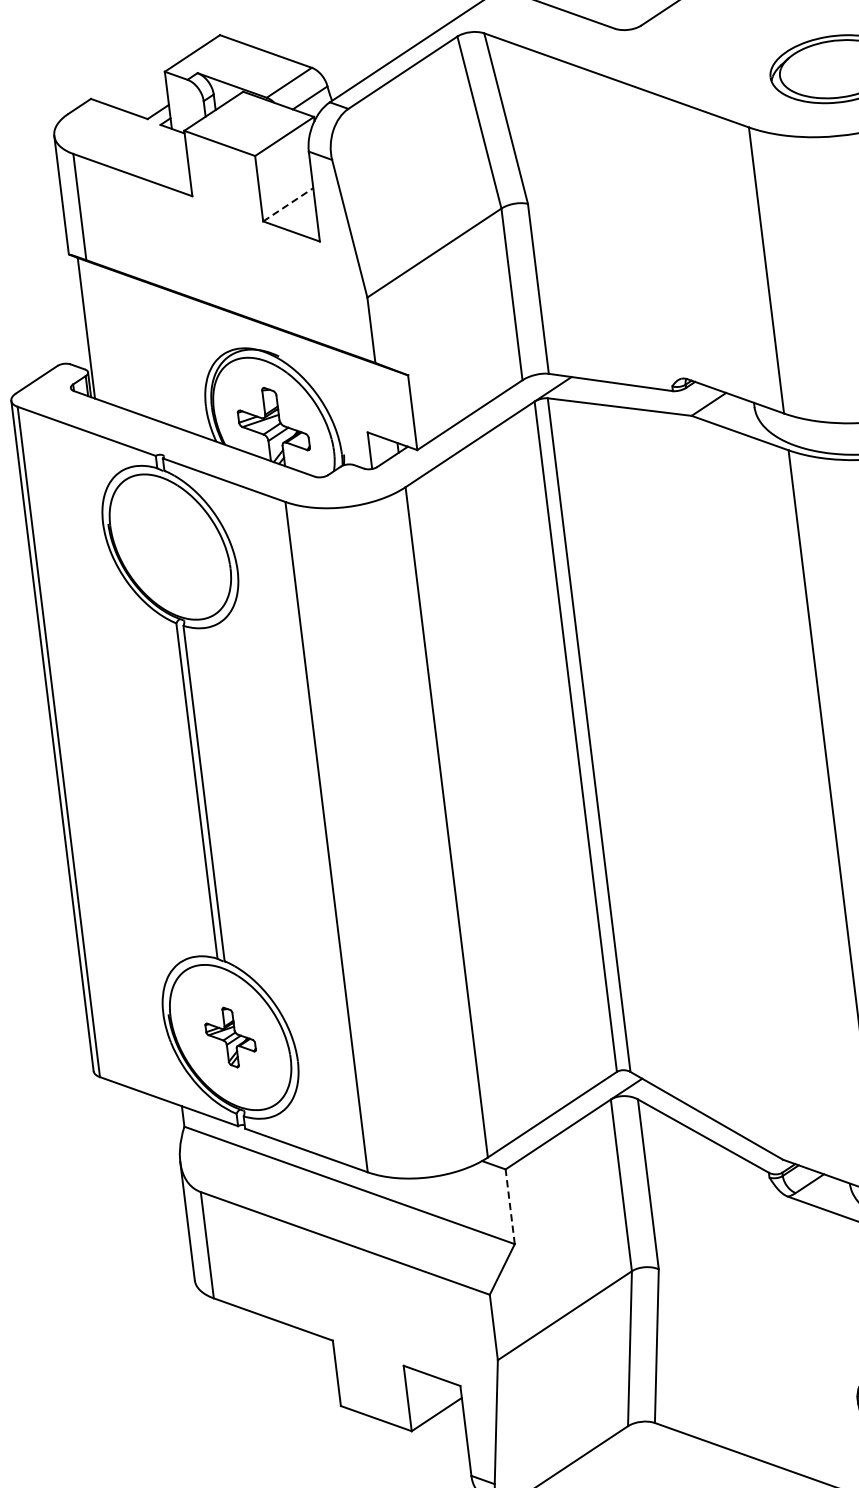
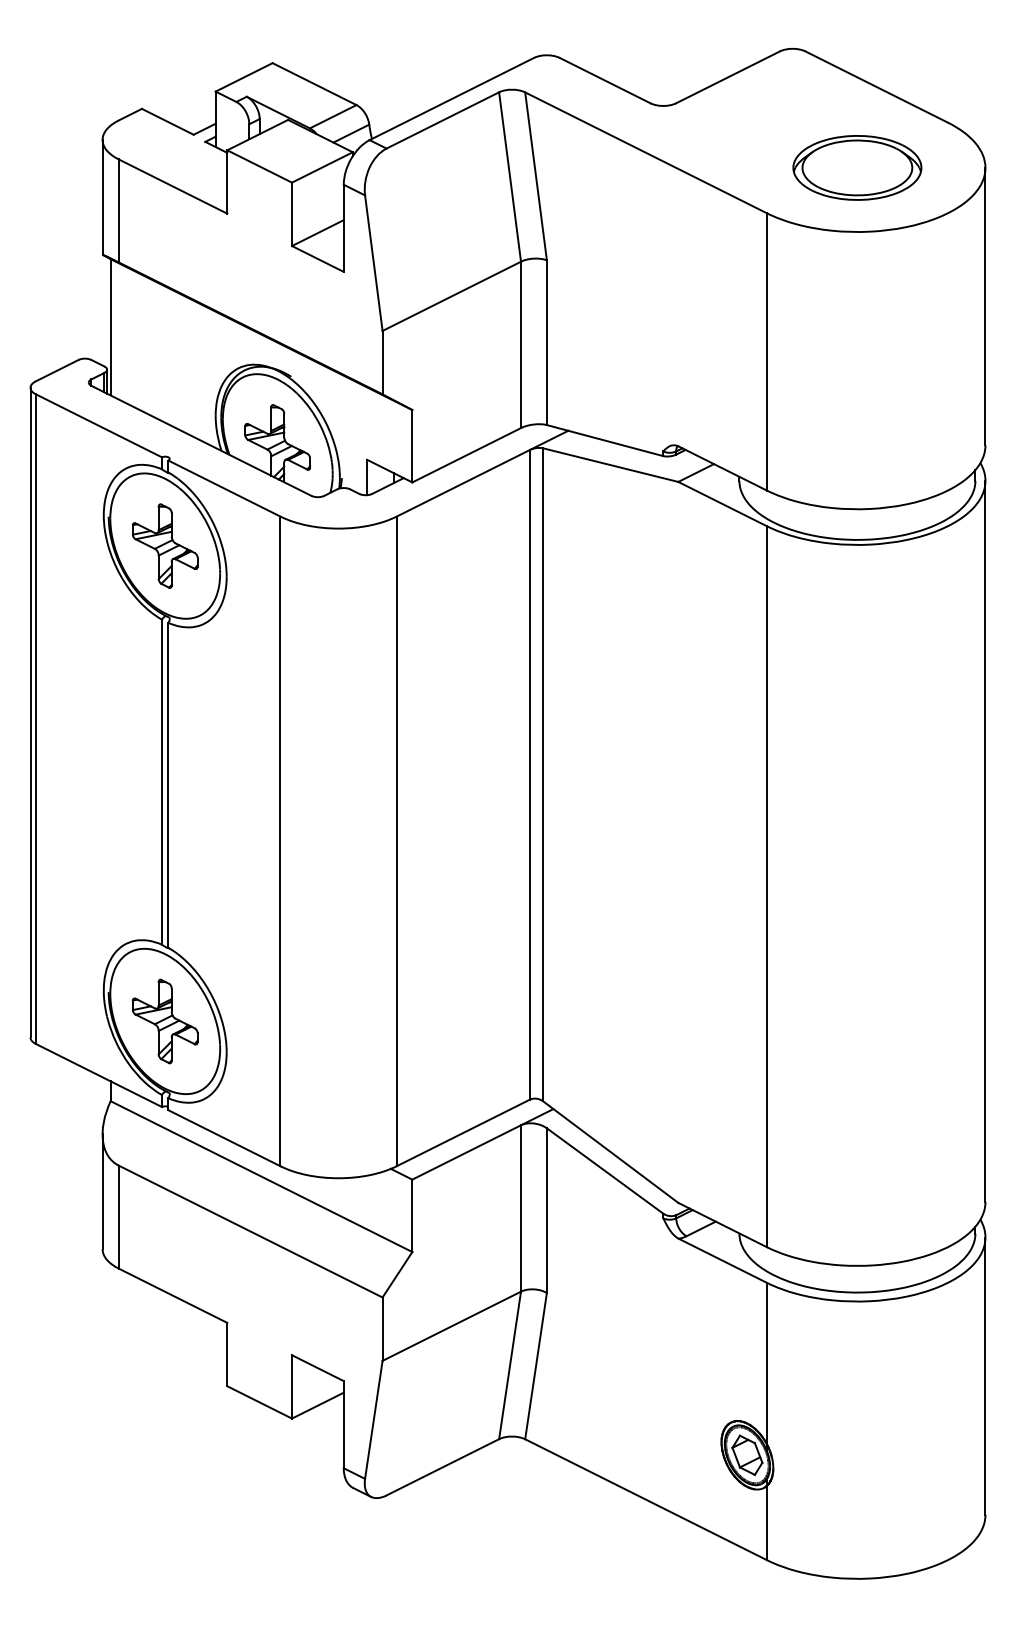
line: (287, 205) -> (317, 233), dashed -> solid
part: (169, 546) -> (164, 545), added
part: (230, 1037) -> (165, 1021), size x1.43
line: (510, 1206) -> (412, 1215), dashed -> solid

